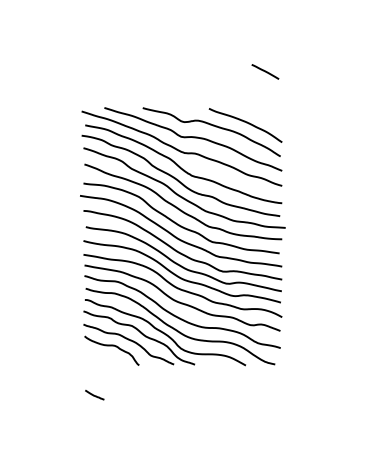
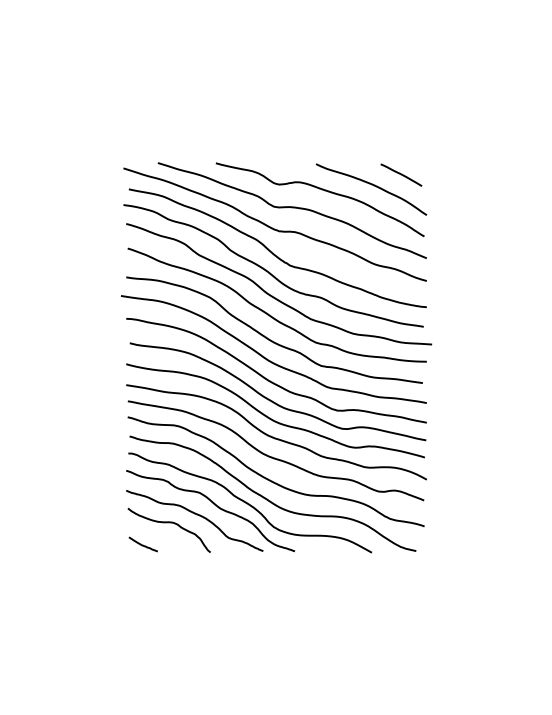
line: (265, 71) -> (401, 174), moved
line: (94, 394) -> (142, 543), moved

